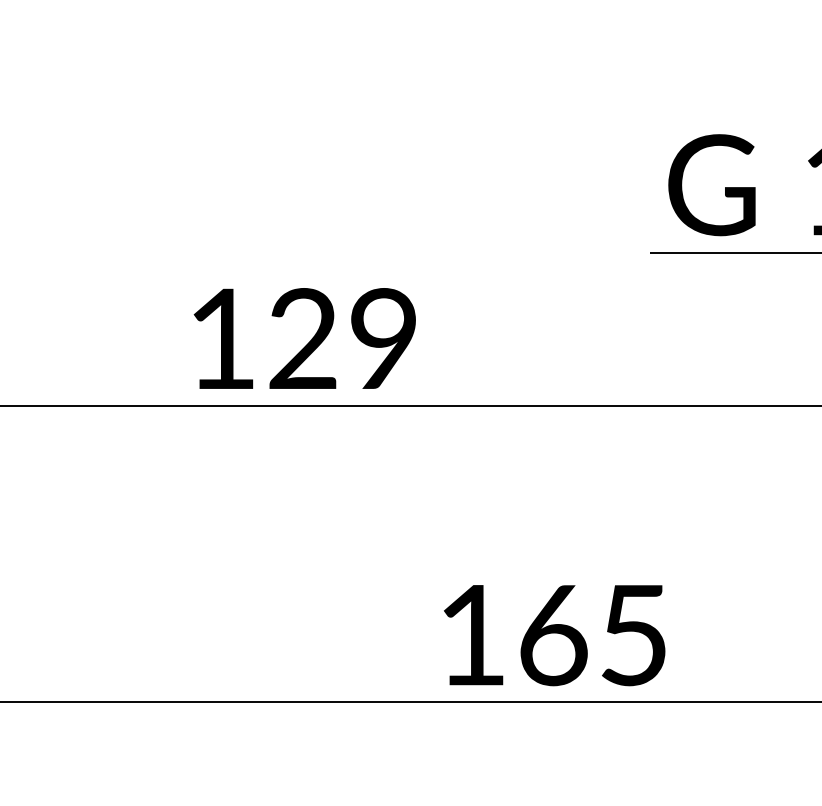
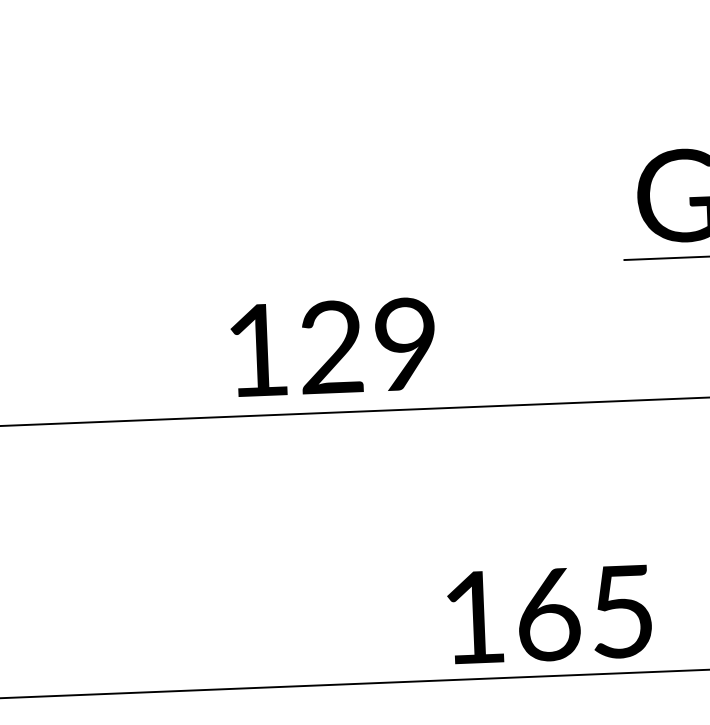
text: (304, 338) -> (332, 346), moved

